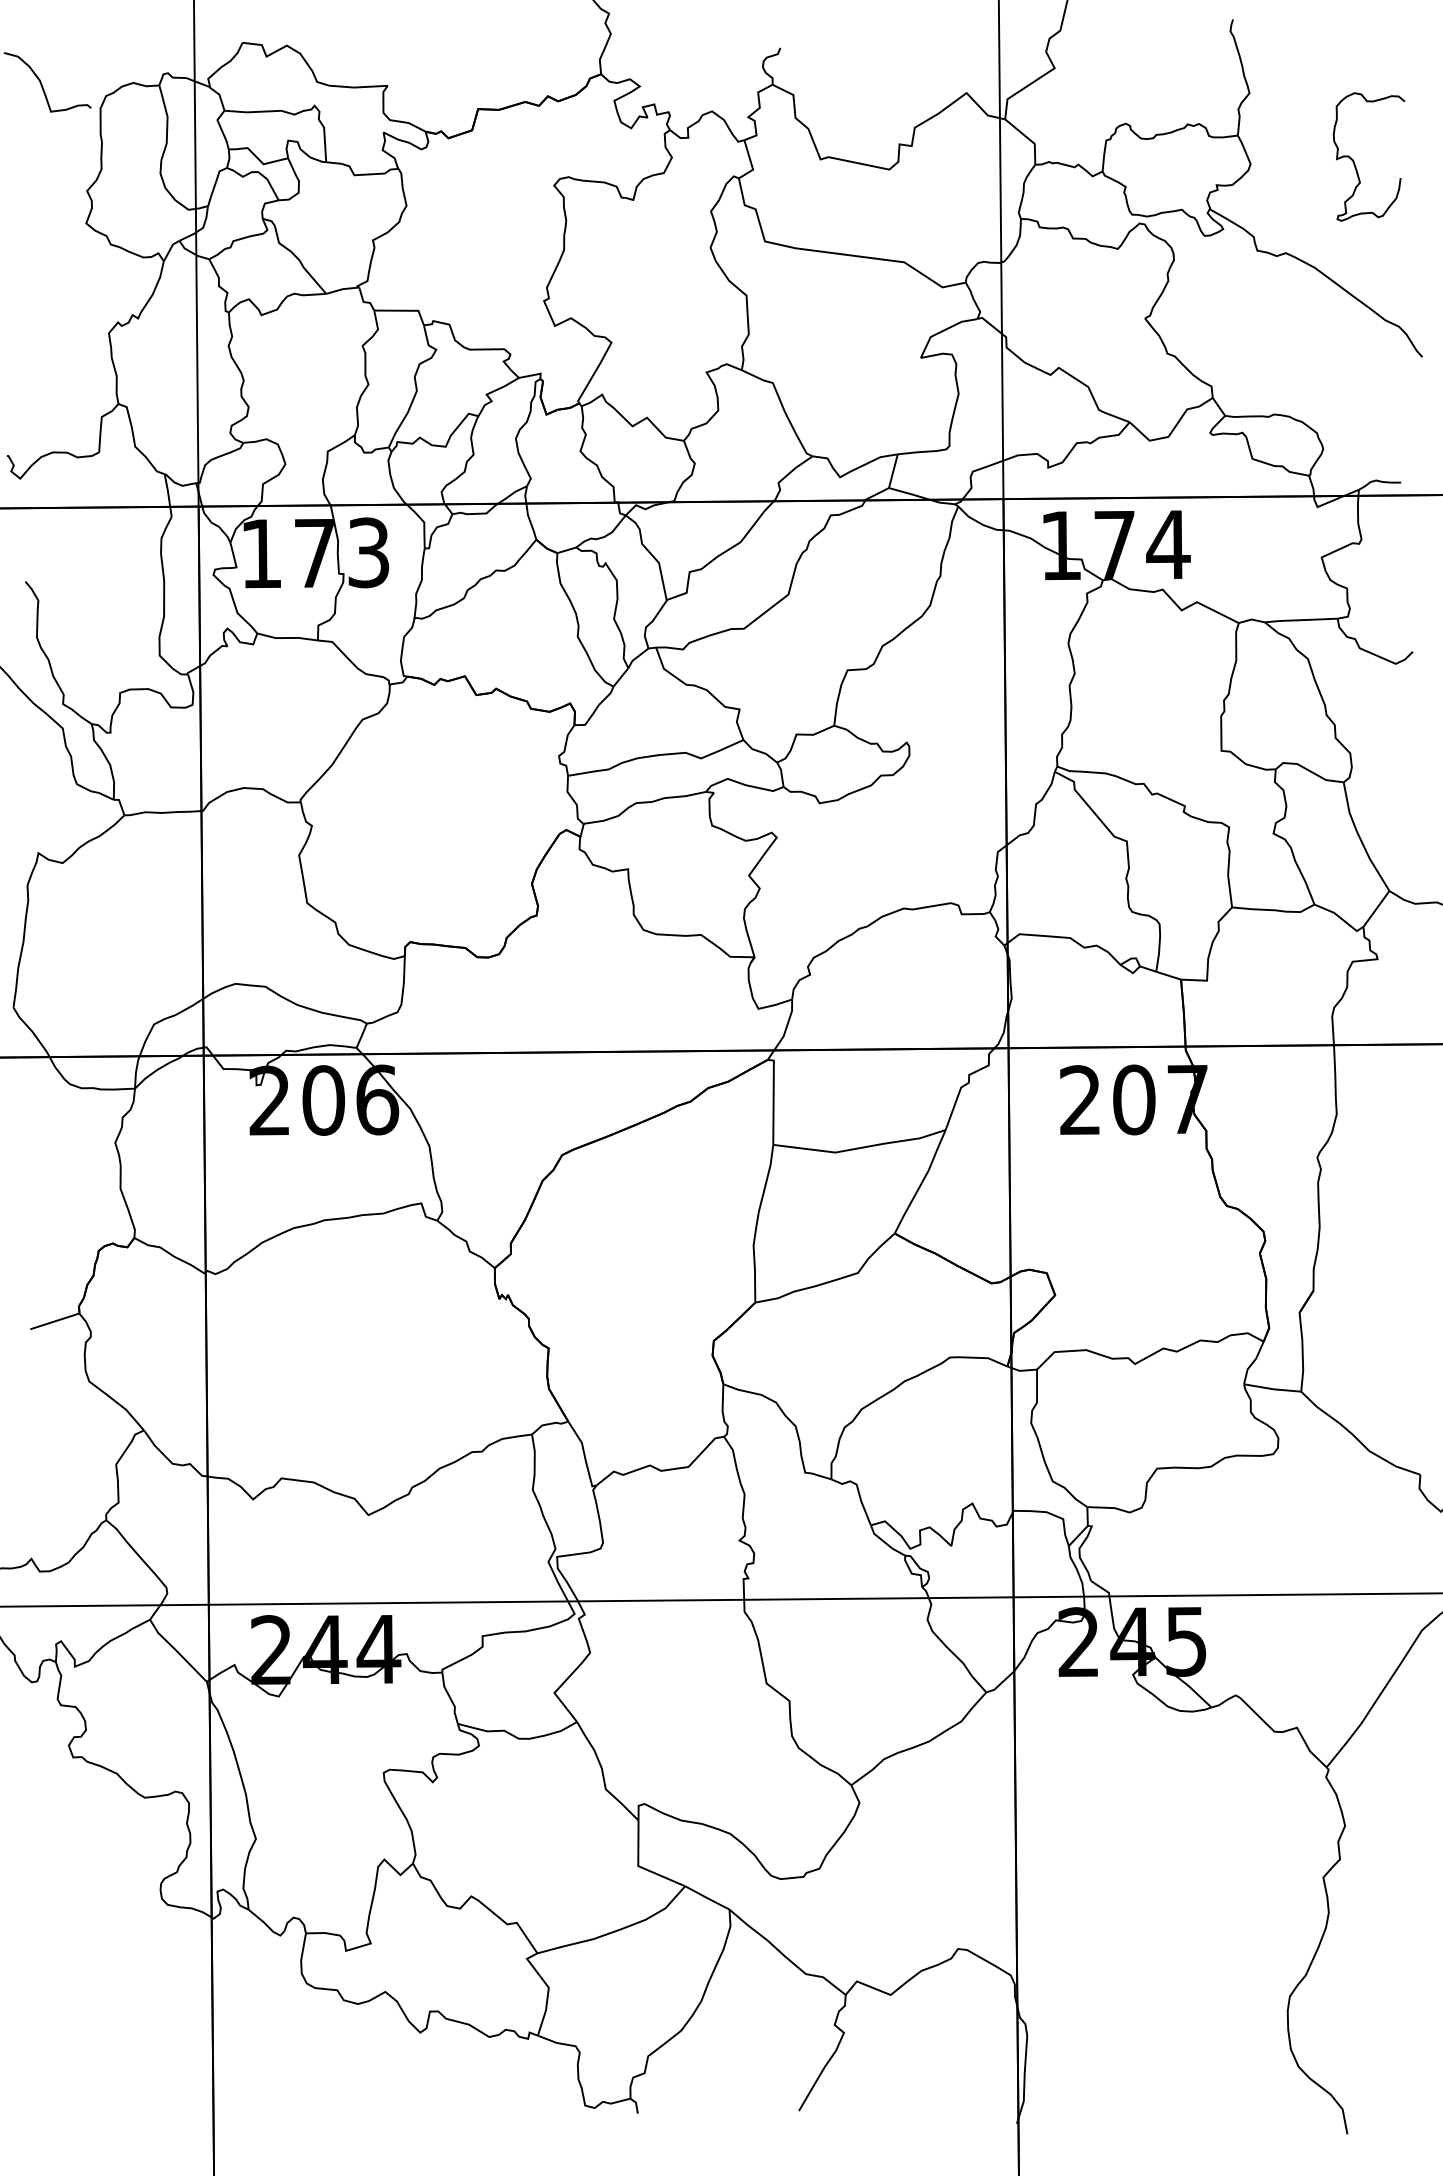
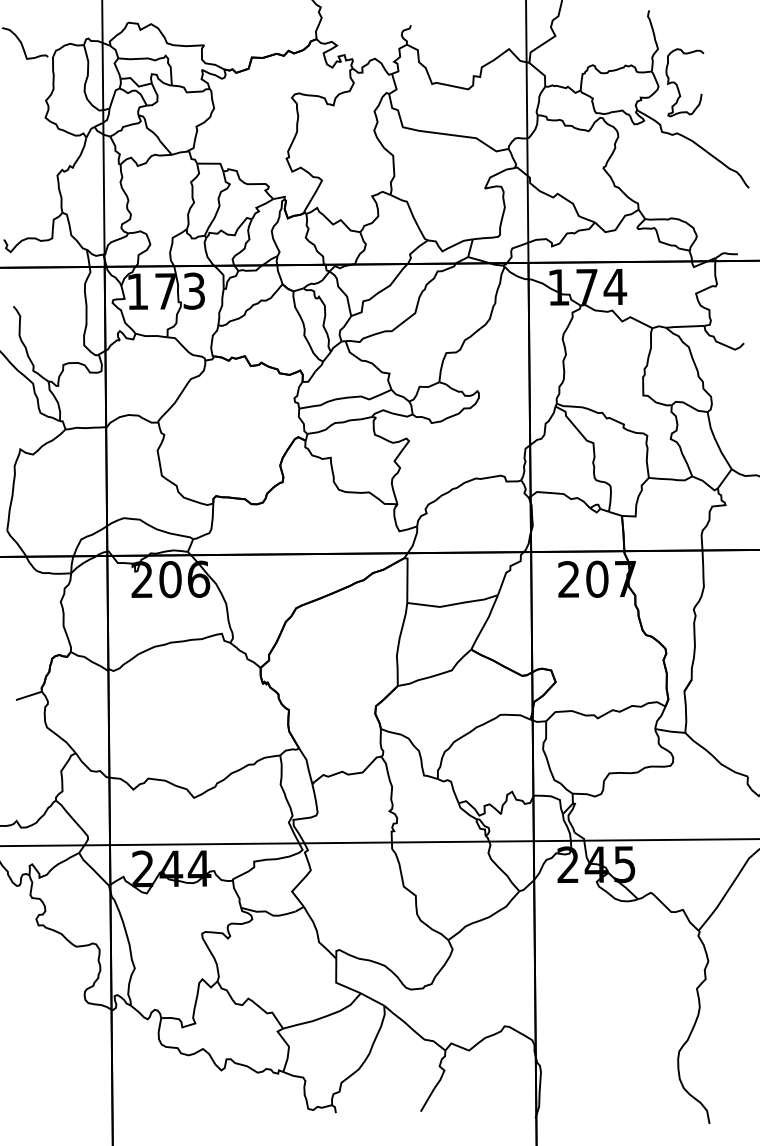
curve: (1356, 164) -> (678, 86), moved

